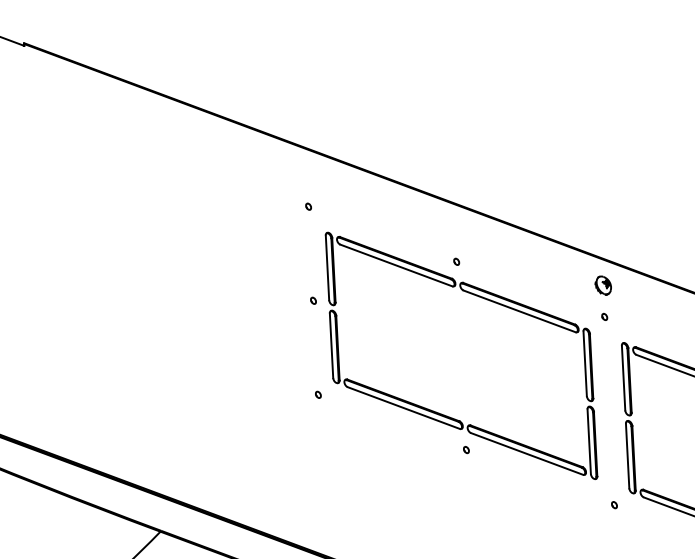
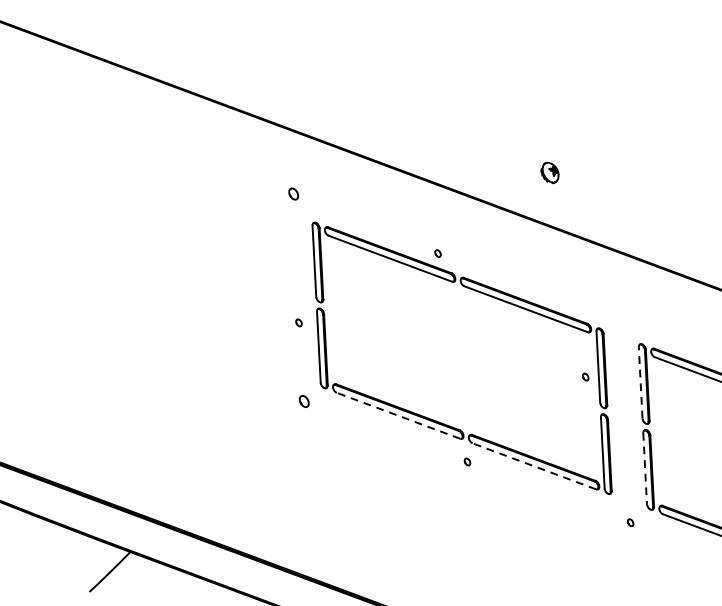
part: (308, 206) -> (293, 193), size x1.6
part: (456, 261) -> (437, 253), moved
part: (602, 285) -> (549, 172), moved
part: (313, 300) -> (298, 322), moved
part: (604, 316) -> (585, 376), moved
line: (623, 377) -> (640, 382), solid -> dashed
part: (318, 394) -> (304, 400), size x1.6
line: (403, 408) -> (398, 416), solid -> dashed
line: (527, 453) -> (534, 465), solid -> dashed
line: (627, 456) -> (644, 469), solid -> dashed

